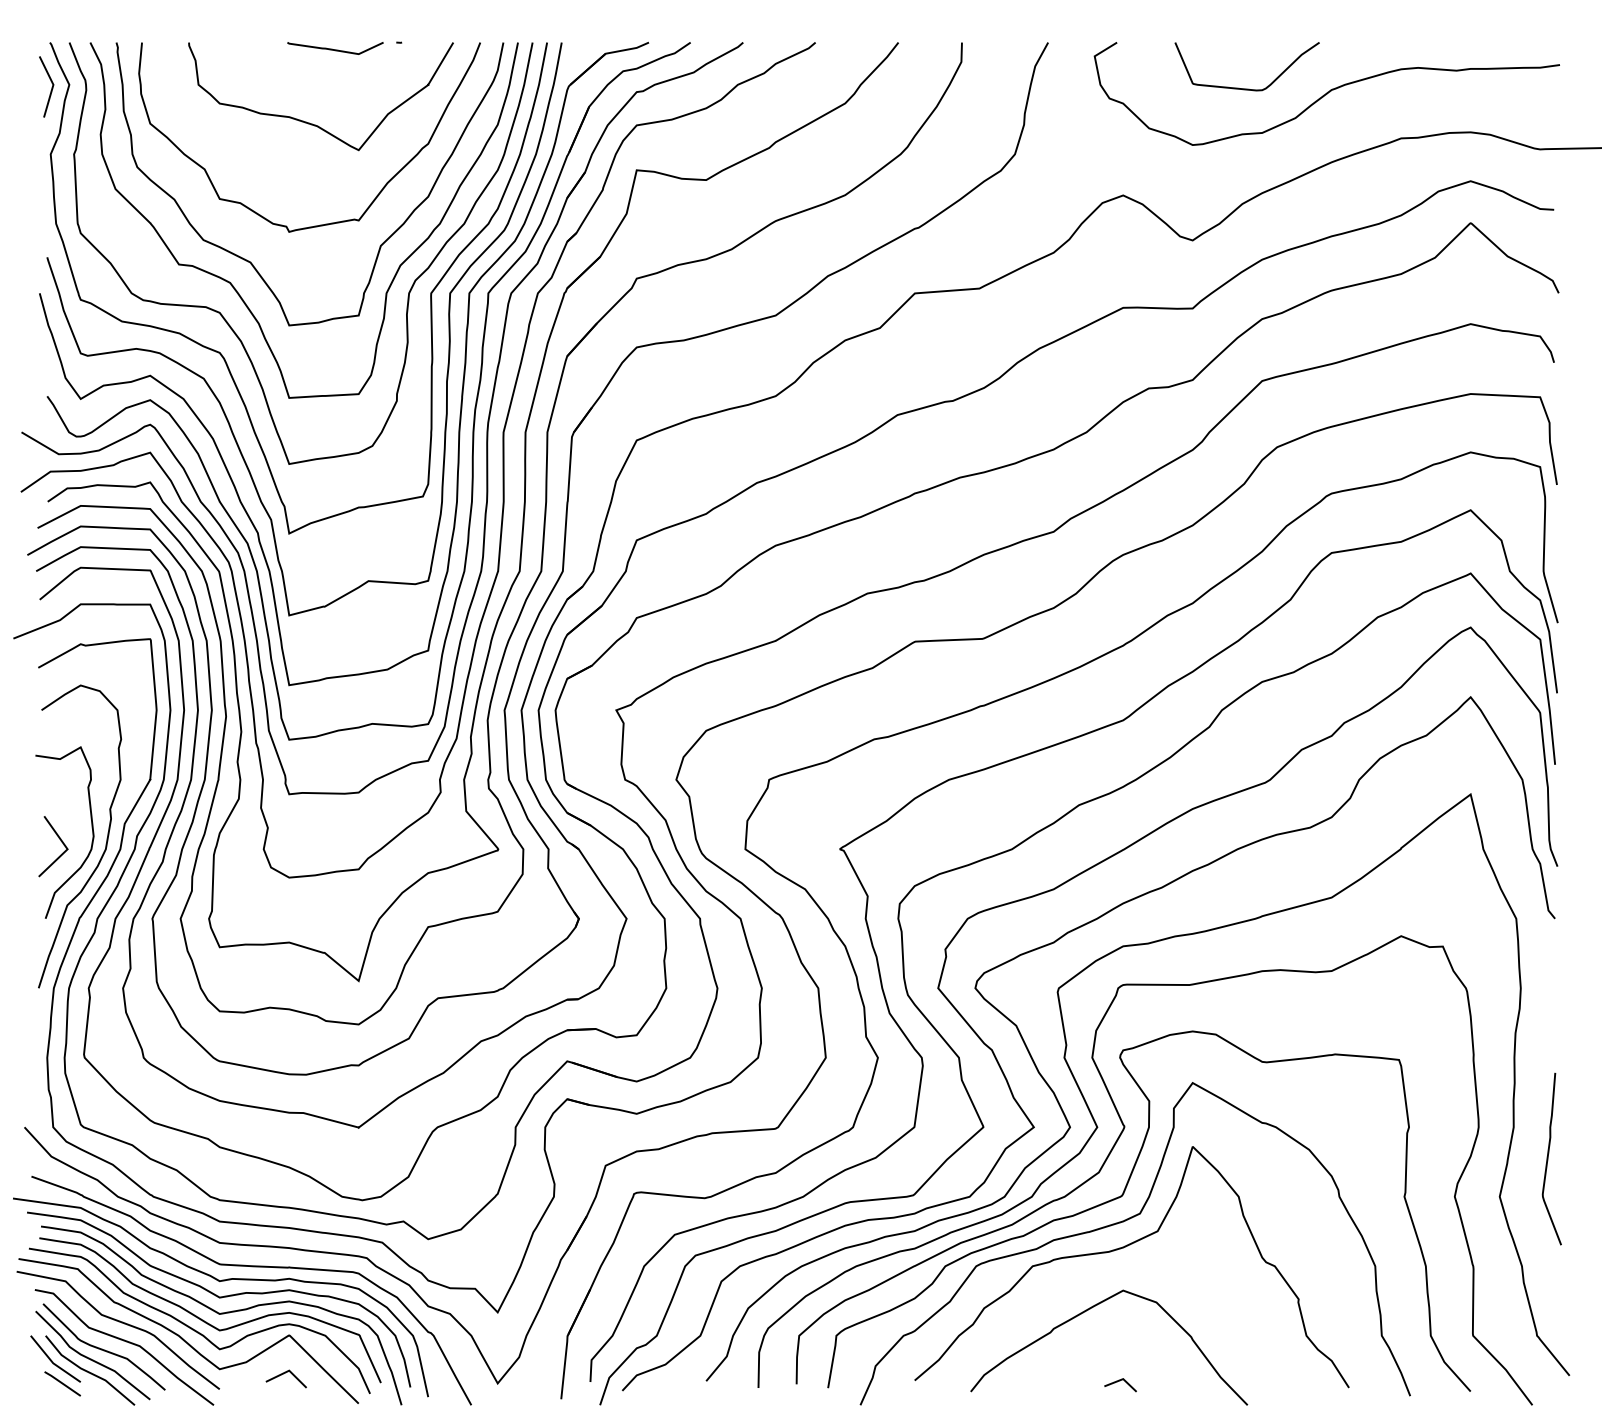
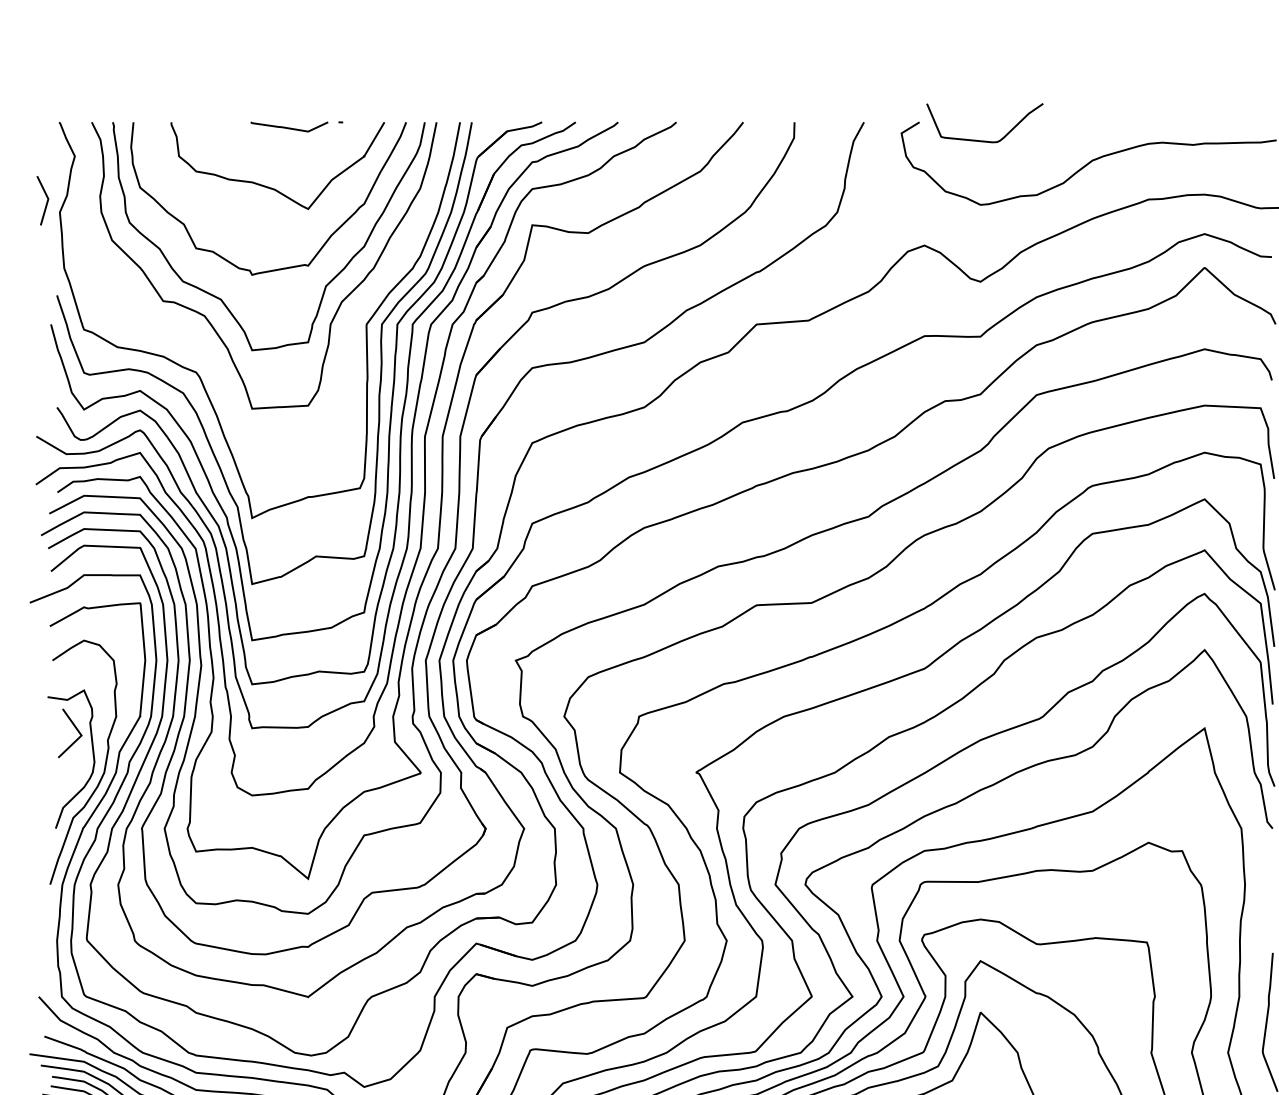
line: (51, 87) -> (46, 201), moved
curve: (1246, 88) -> (984, 140), moved
curve: (222, 314) -> (198, 341), removed
line: (60, 841) -> (75, 729), moved

